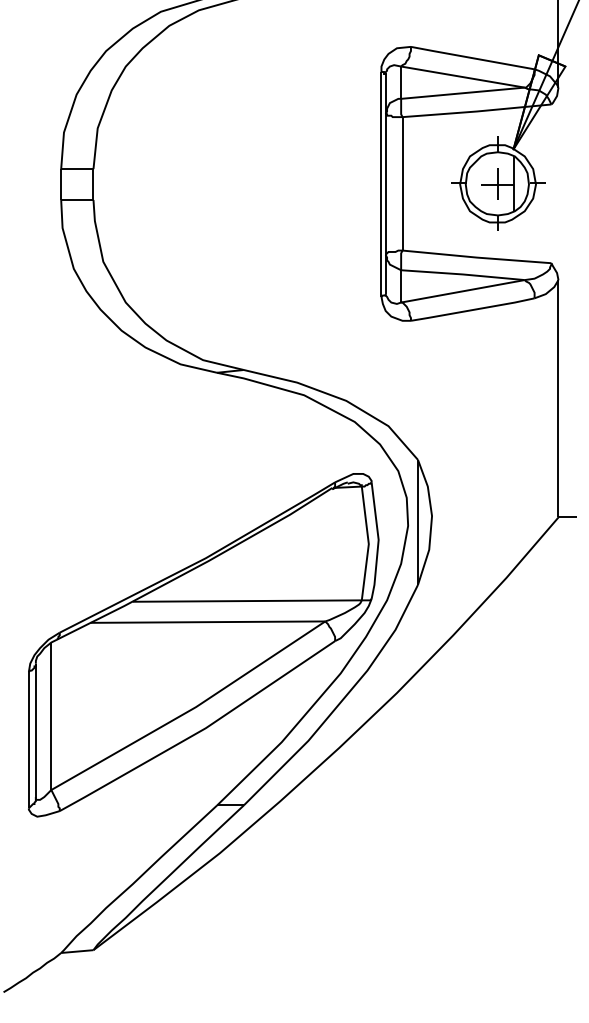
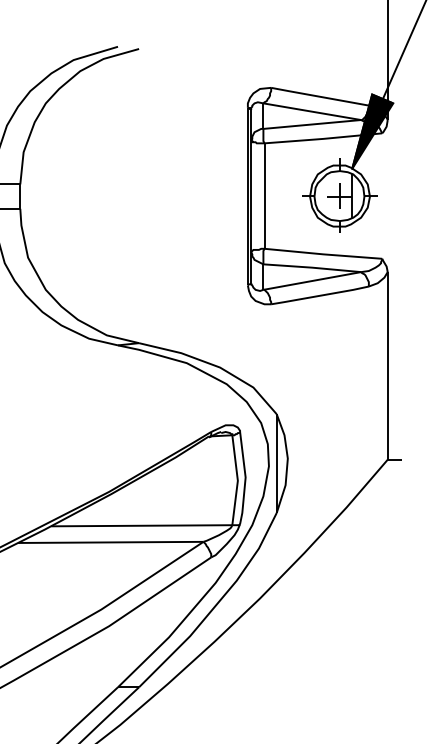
fill: (539, 102) -> (372, 131), added

